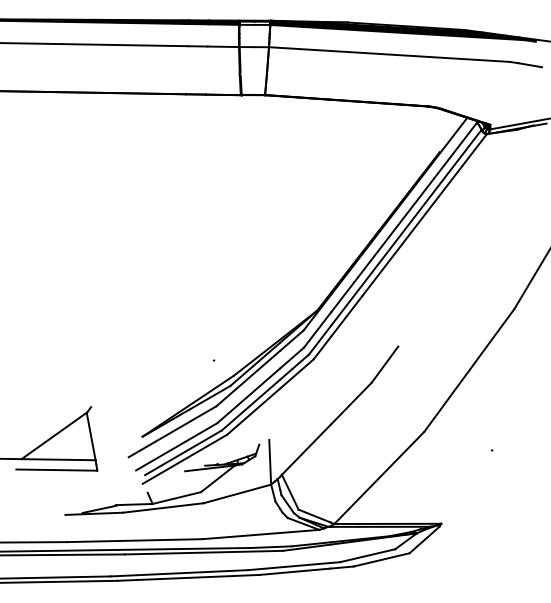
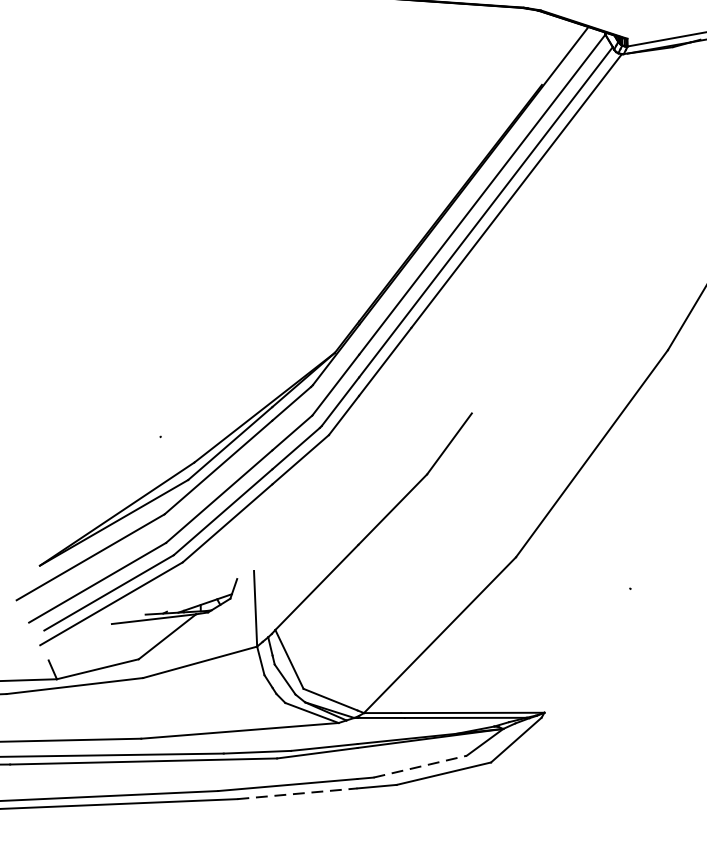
line: (368, 555) -> (421, 766), solid -> dashed
line: (294, 571) -> (296, 793), solid -> dashed

